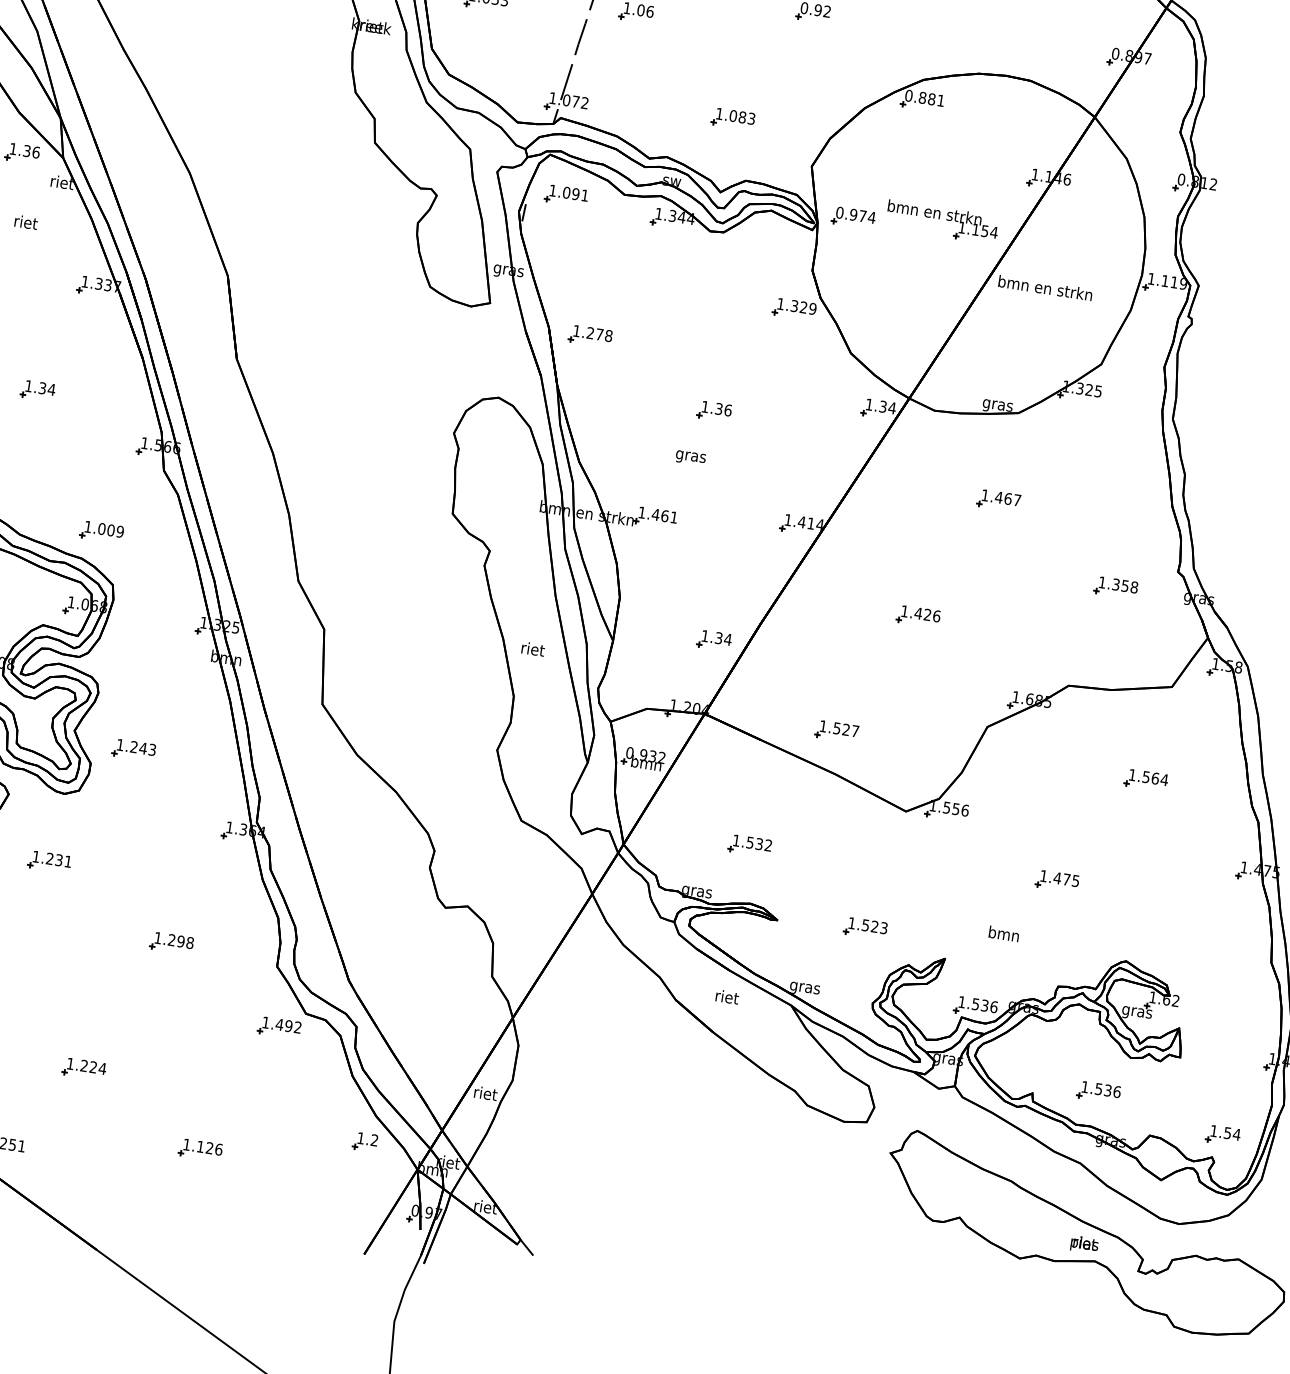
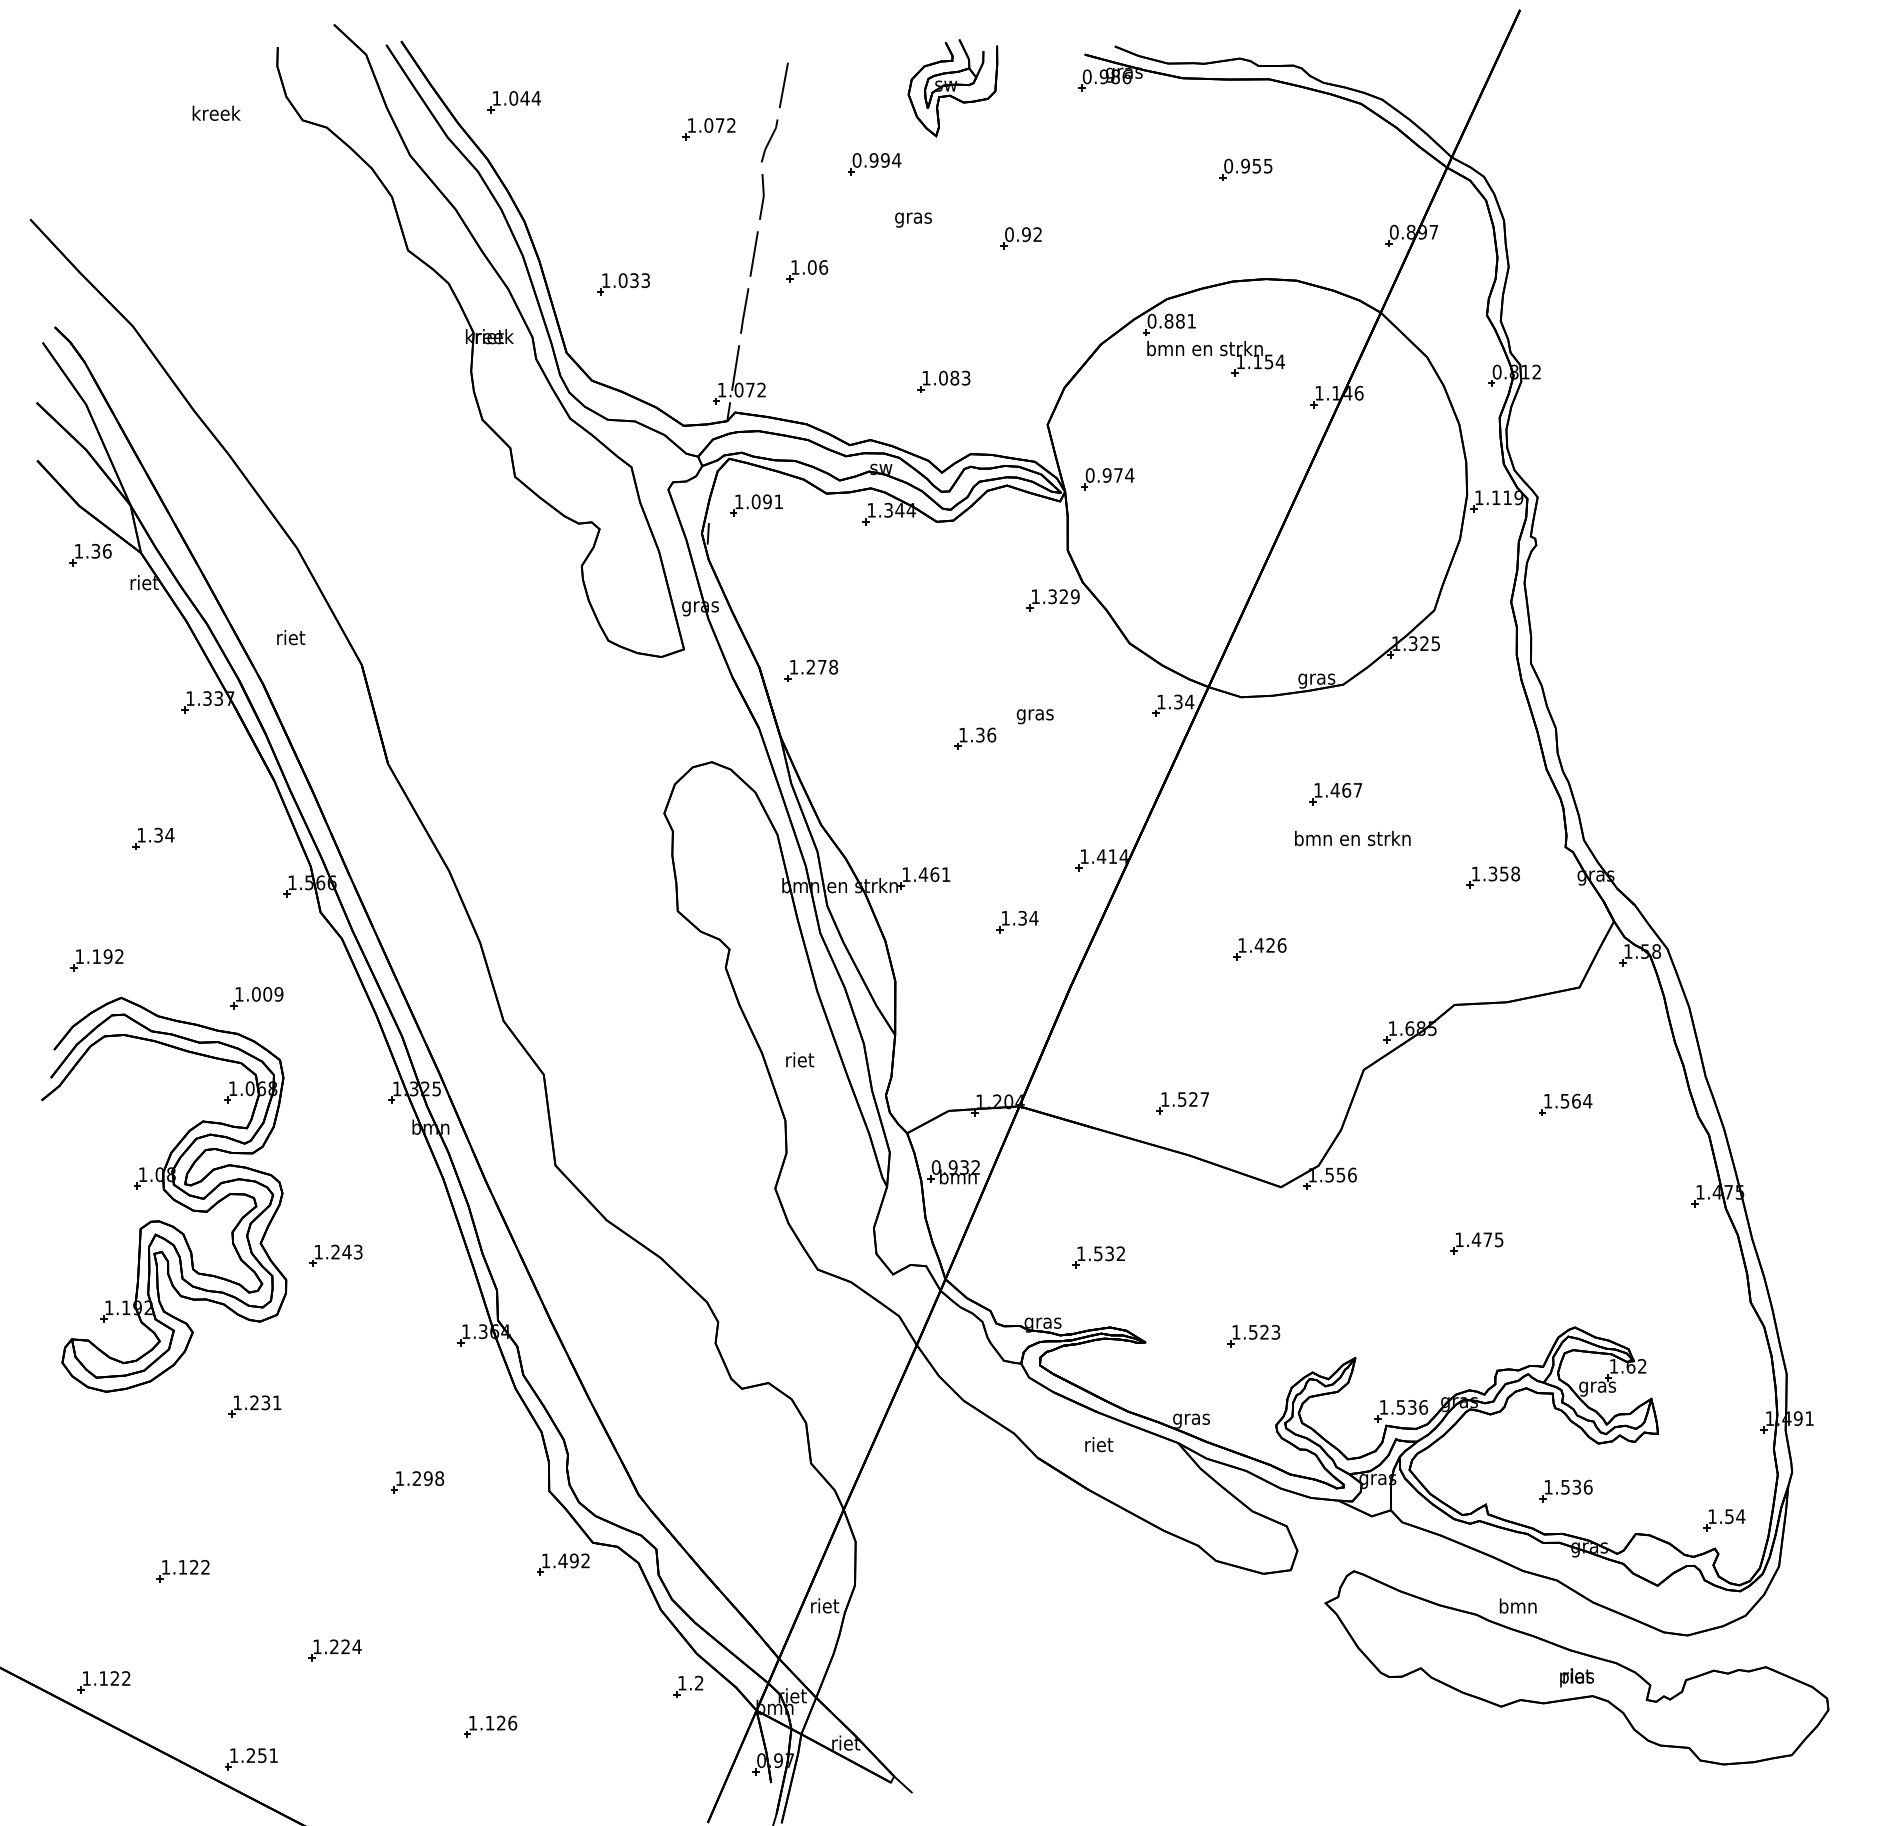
part: (942, 221) -> (1215, 358), moved
text: (26, 222) -> (291, 637), moved
text: (1045, 288) -> (1352, 838), moved
text: (690, 457) -> (1034, 716), moved
part: (714, 640) -> (1017, 921), moved
text: (1003, 933) -> (1517, 1605), moved

